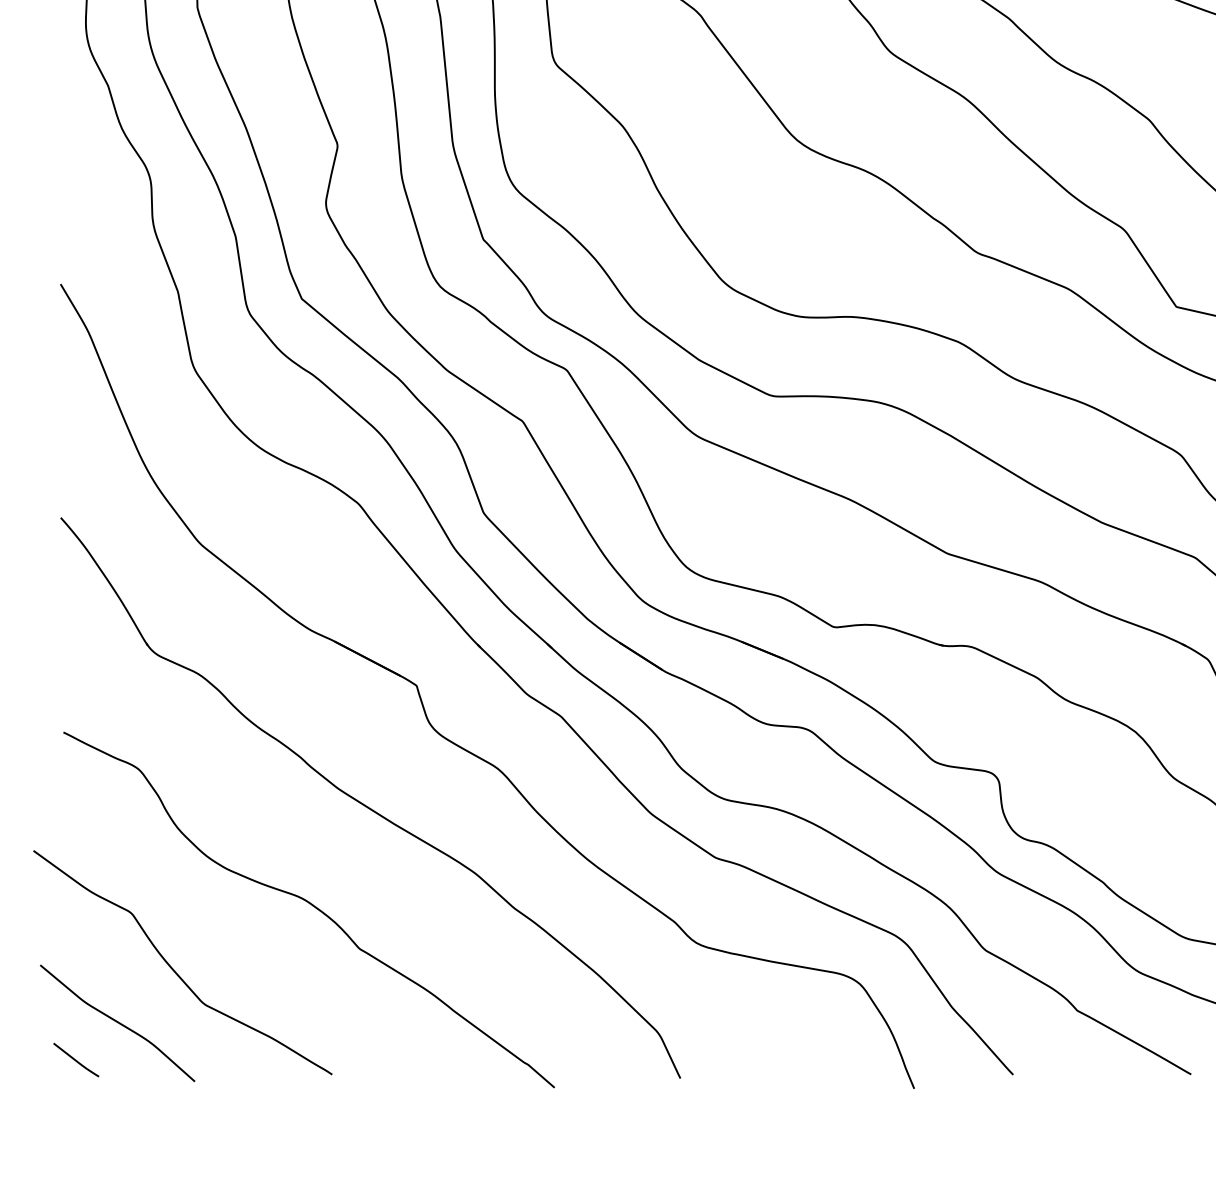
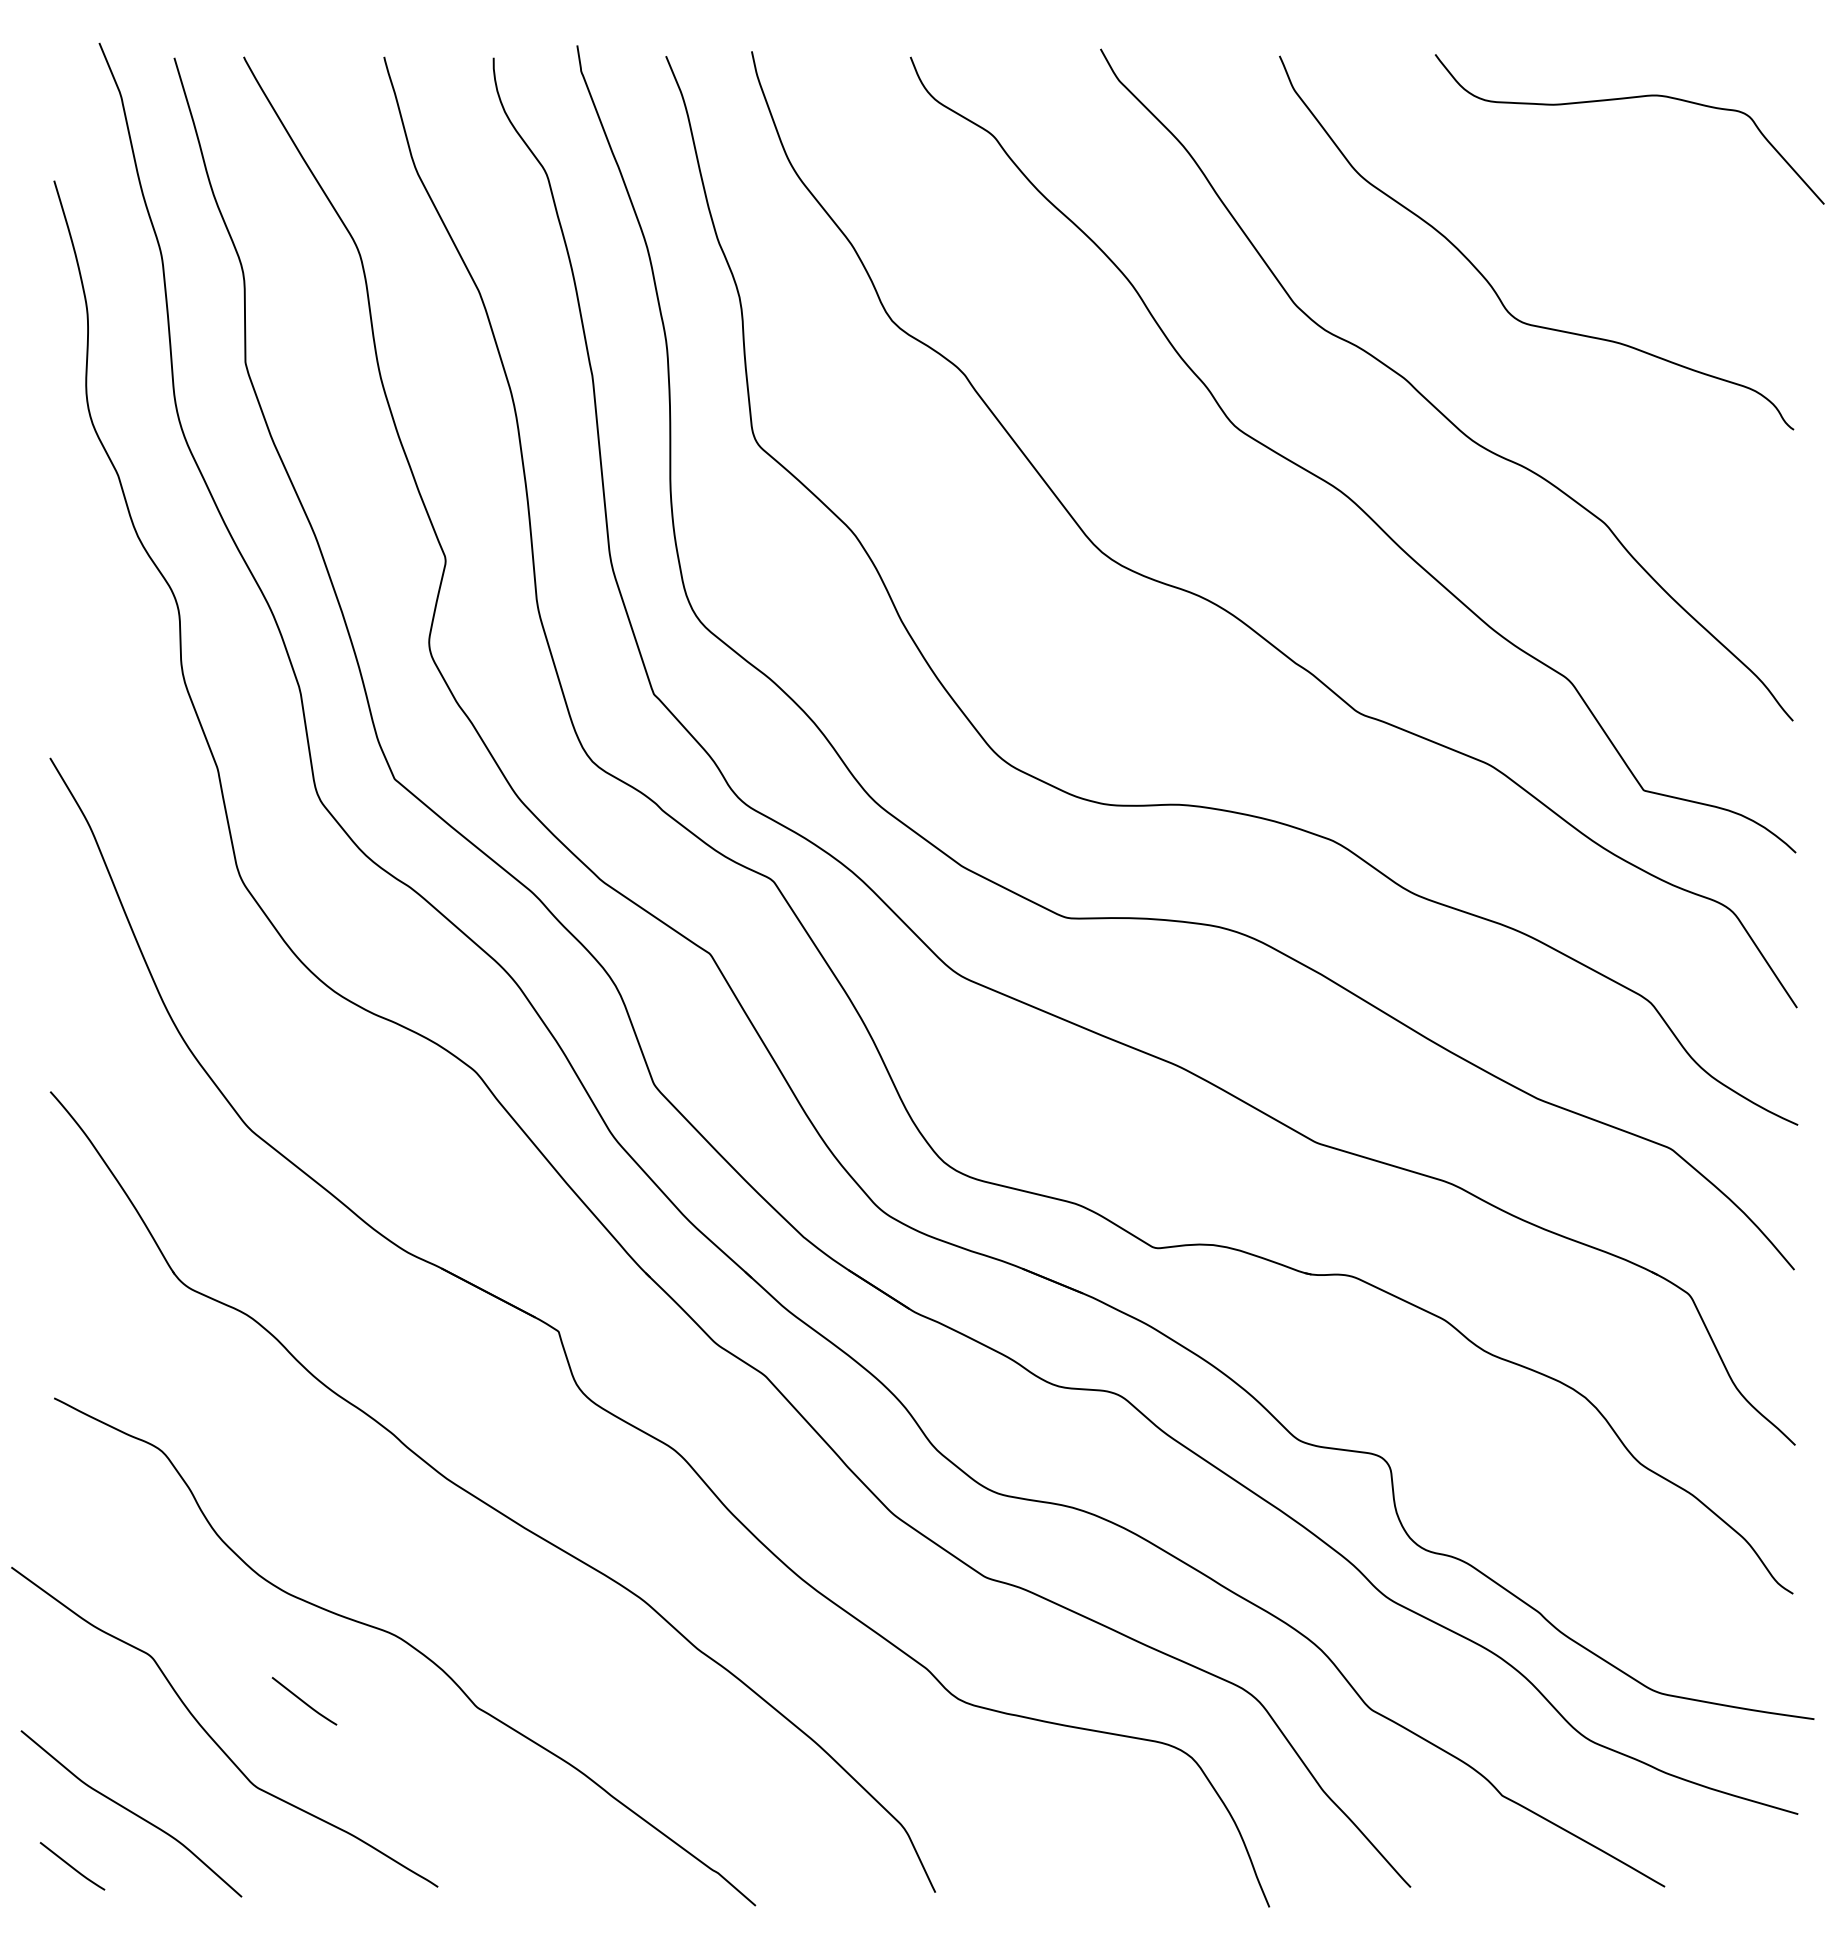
curve: (238, 944) -> (304, 1701), added

